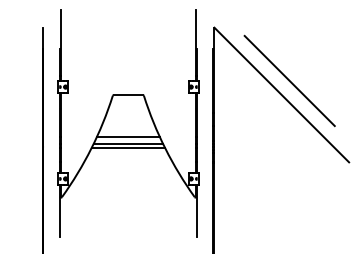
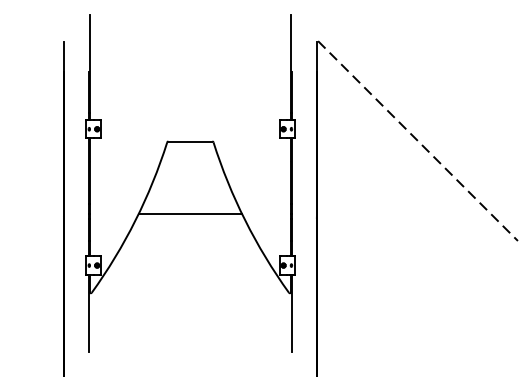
line: (289, 80) -> (429, 119), removed
line: (282, 95) -> (419, 141), solid -> dashed
line: (127, 137) -> (189, 204), removed
line: (127, 147) -> (189, 218), removed

